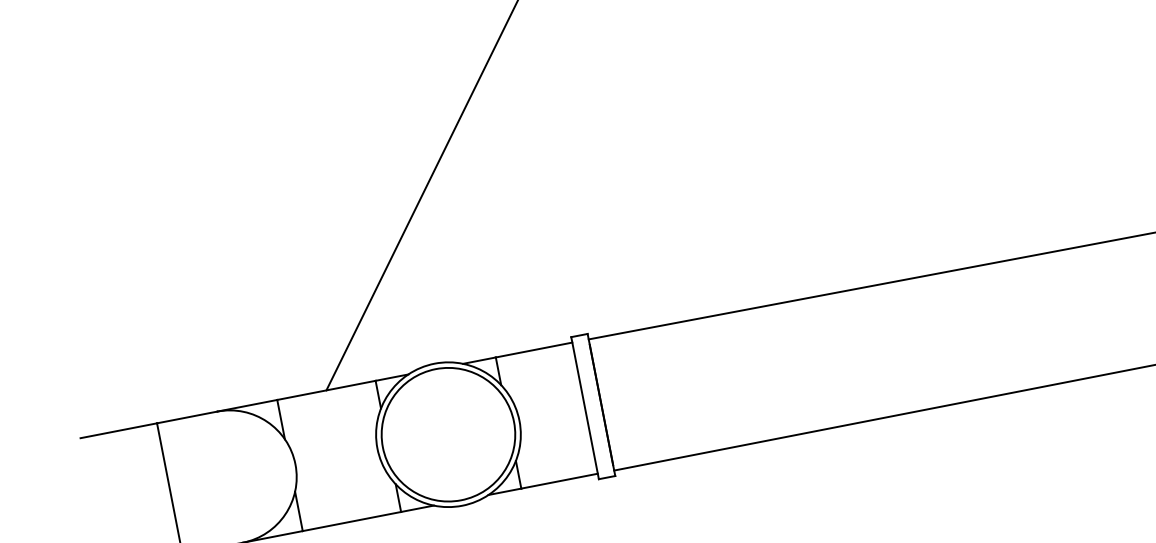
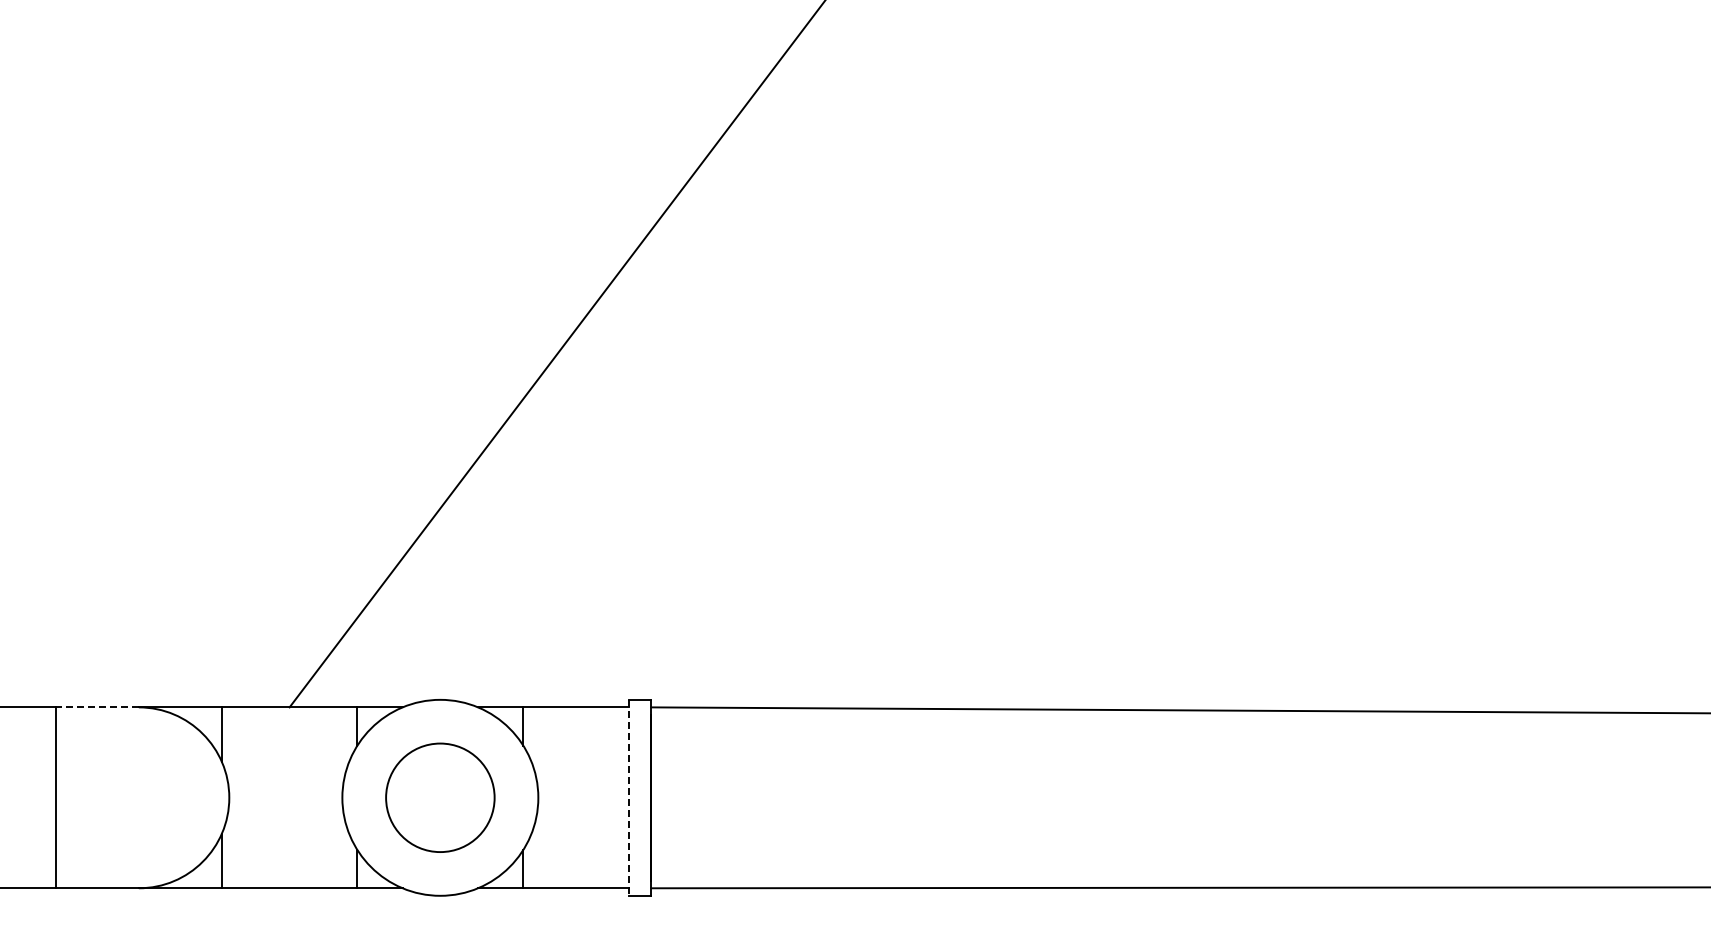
line: (584, 407) -> (628, 797), solid -> dashed
line: (186, 417) -> (96, 707), solid -> dashed
circle: (447, 434) -> (439, 797), size x0.6

